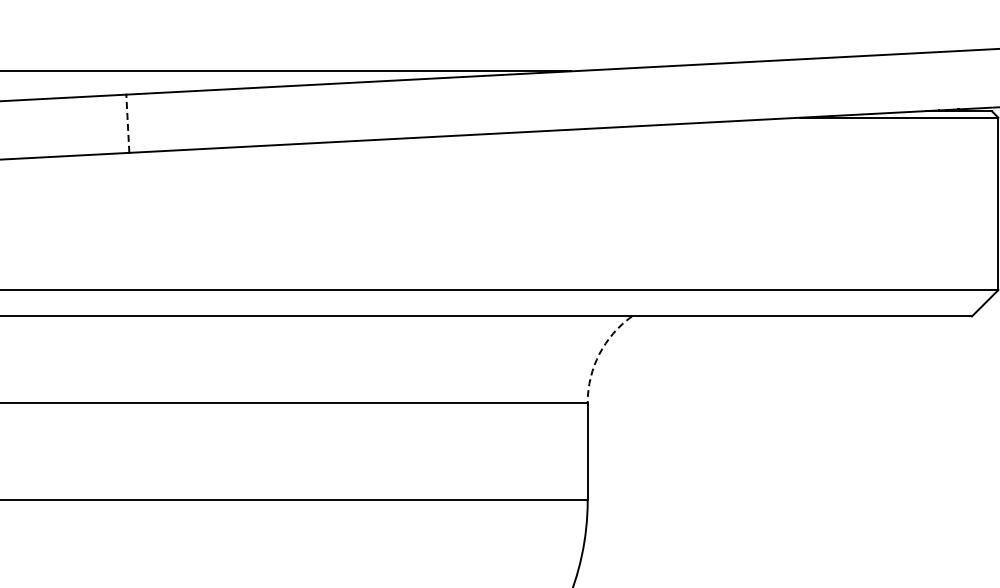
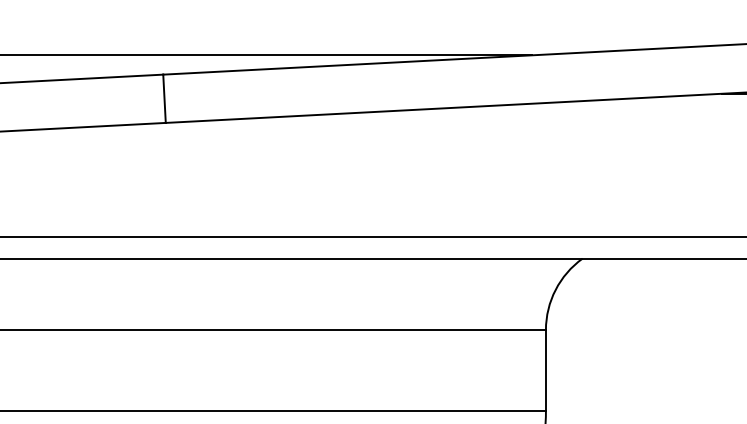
line: (127, 123) -> (164, 98), dashed -> solid
arc: (599, 354) -> (555, 290), dashed -> solid

